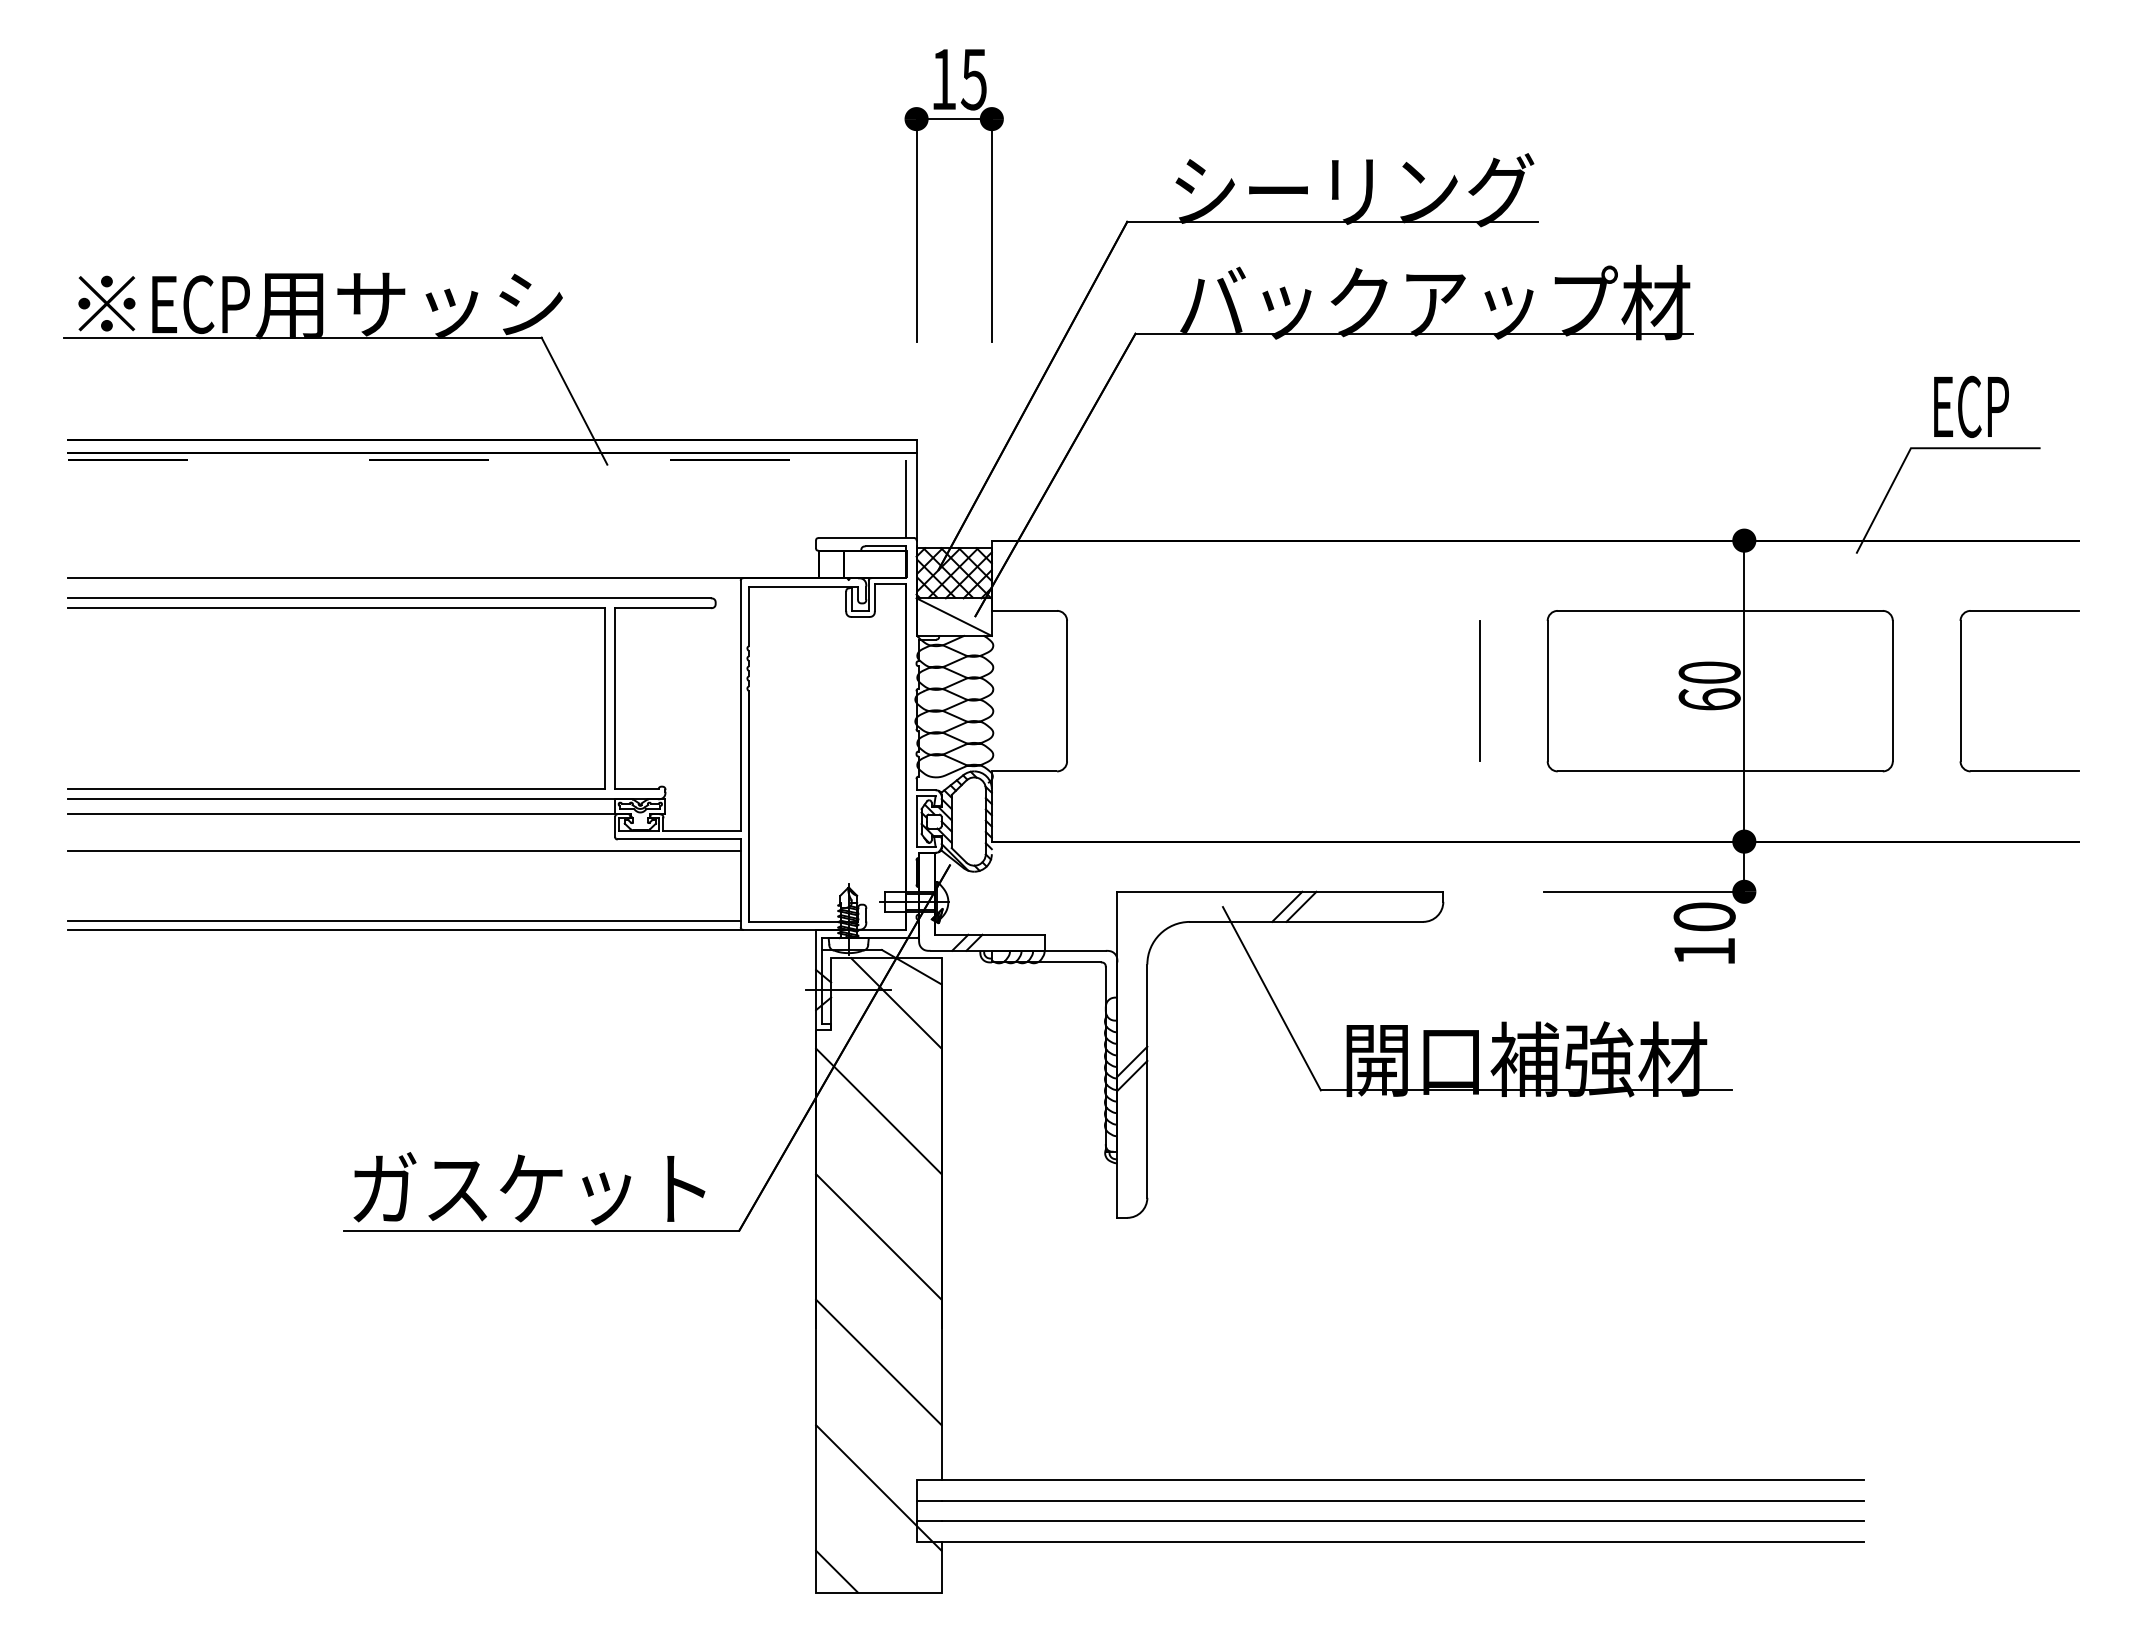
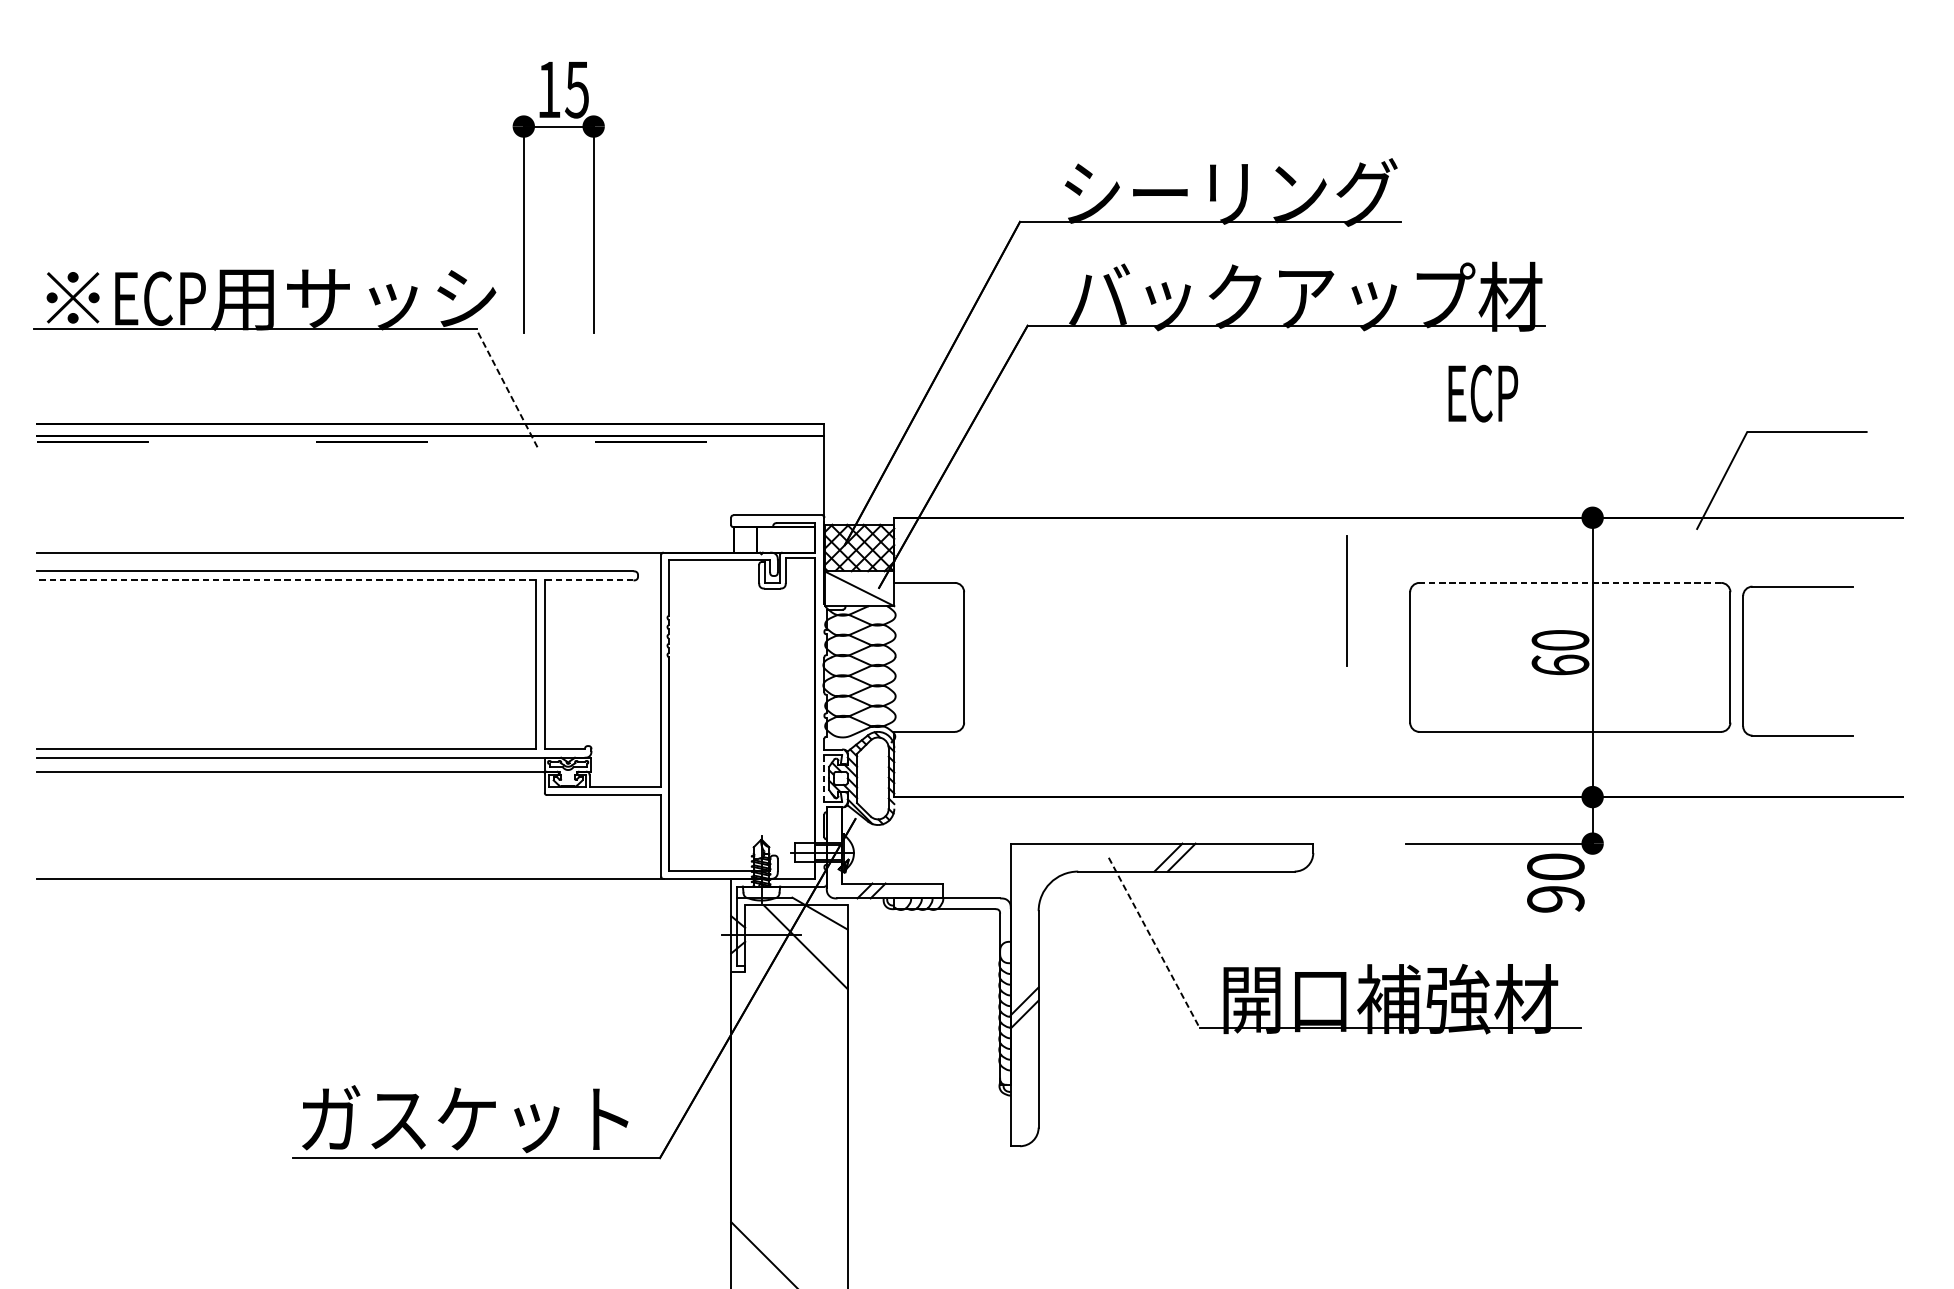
part: (917, 195) -> (524, 197), moved
line: (574, 401) -> (507, 388), solid -> dashed
text: (1971, 406) -> (1483, 393), moved
line: (906, 498) -> (815, 478), removed
line: (336, 608) -> (286, 580), solid -> dashed
line: (663, 608) -> (589, 580), solid -> dashed
line: (1720, 610) -> (1570, 582), solid -> dashed
line: (1479, 690) -> (1346, 600), moved
part: (1961, 691) -> (1744, 661), moved
line: (916, 822) -> (824, 779), solid -> dashed
line: (403, 850) -> (348, 805), removed
line: (403, 920) -> (348, 870), removed
text: (1704, 951) -> (1555, 899), 10 -> 90
line: (1271, 998) -> (1153, 942), solid -> dashed
line: (878, 1111) -> (789, 1047), removed
line: (878, 1236) -> (789, 1163), removed

